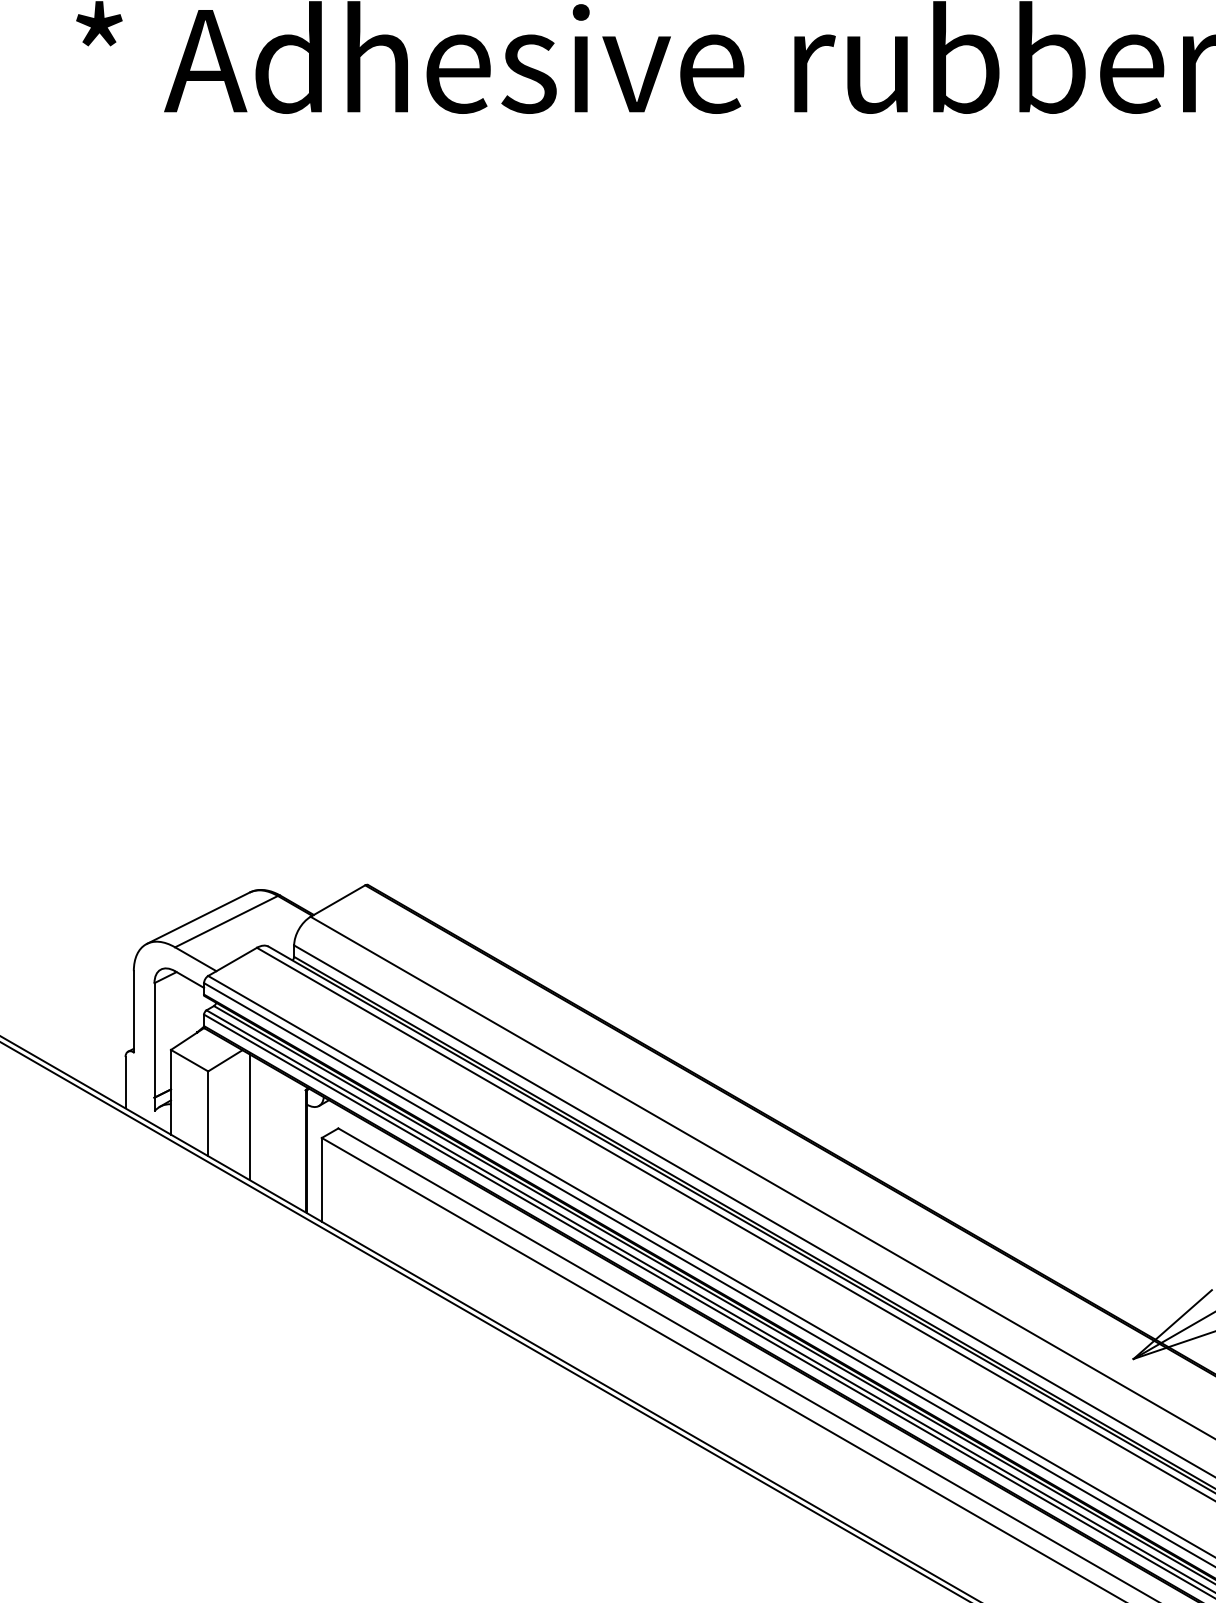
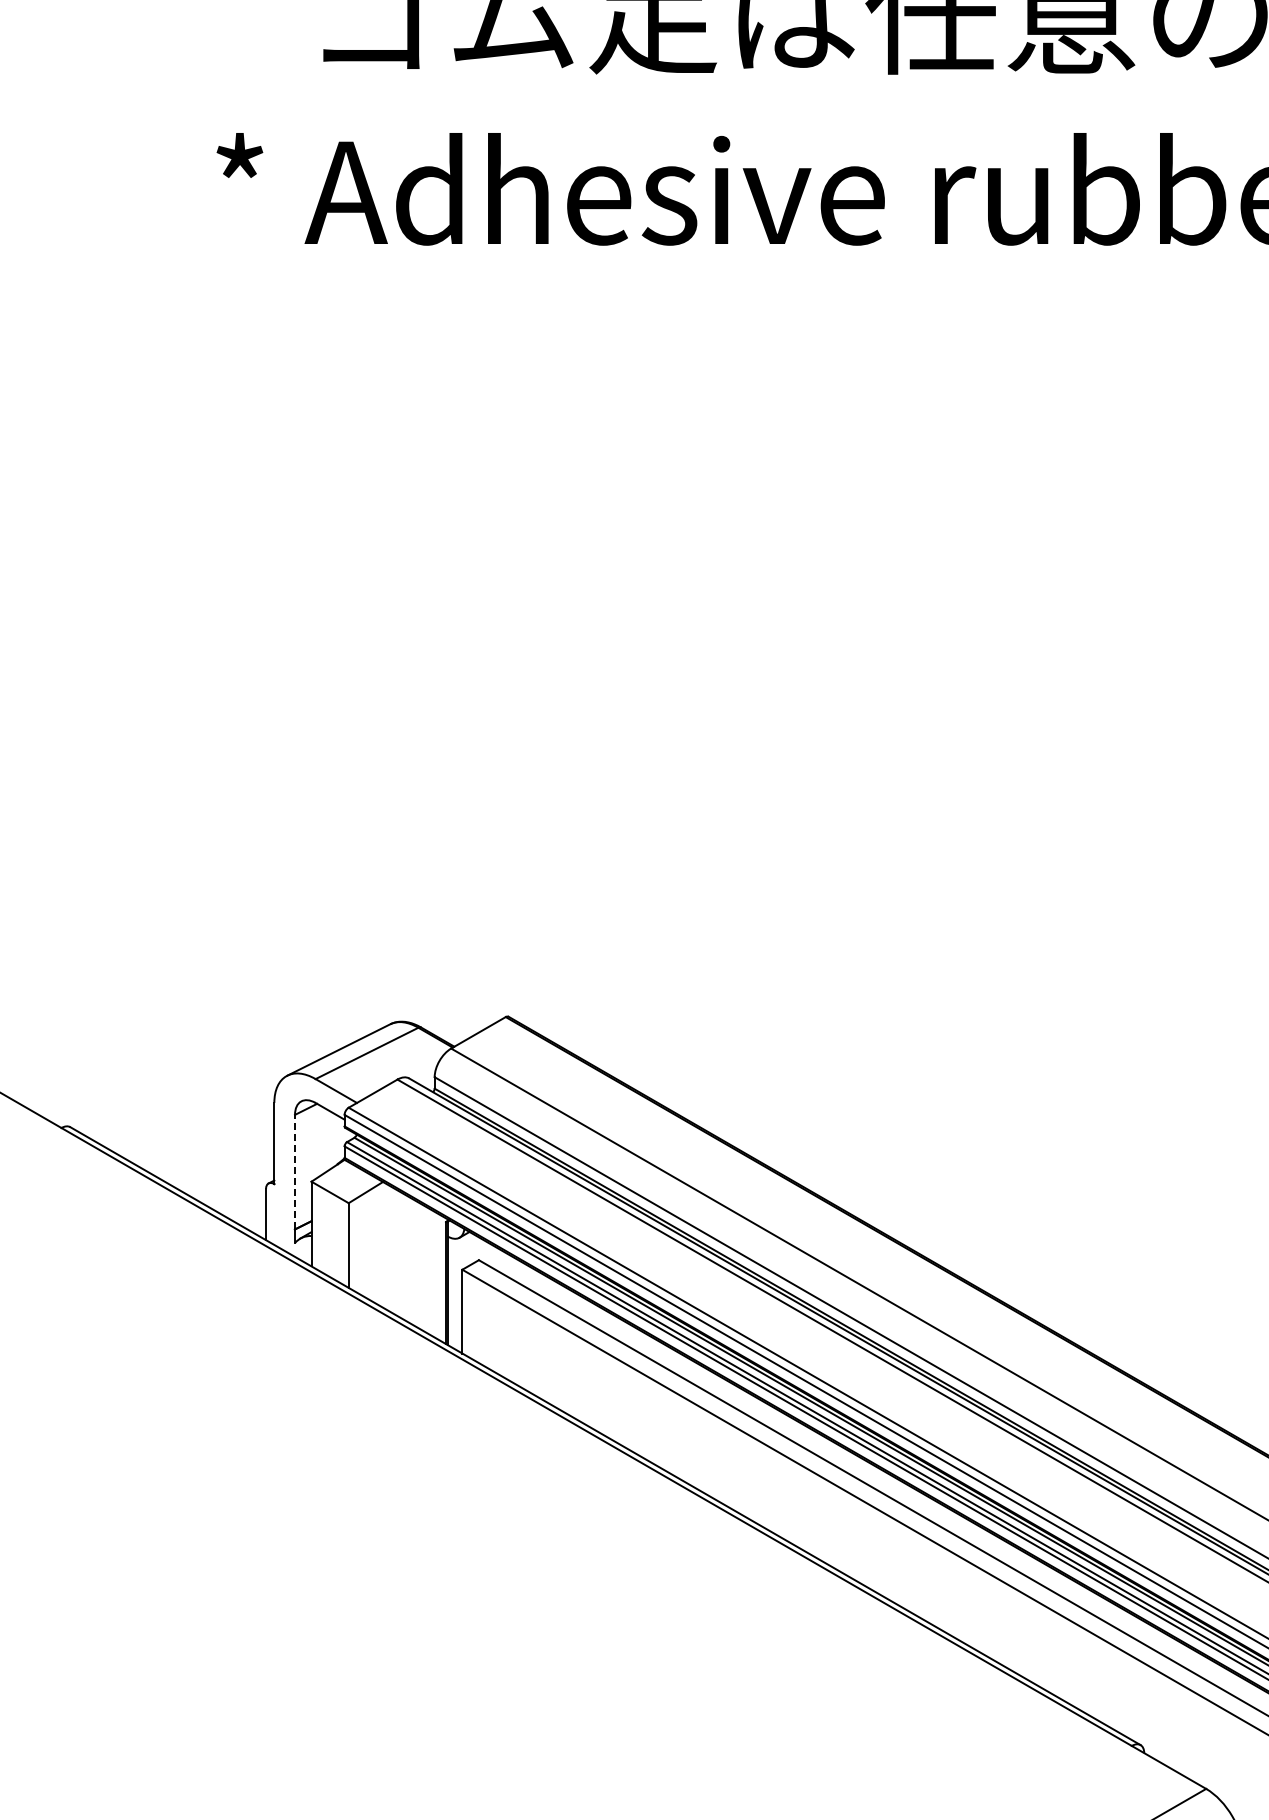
line: (154, 1039) -> (295, 1171), solid -> dashed
line: (249, 1116) -> (390, 1248), removed

